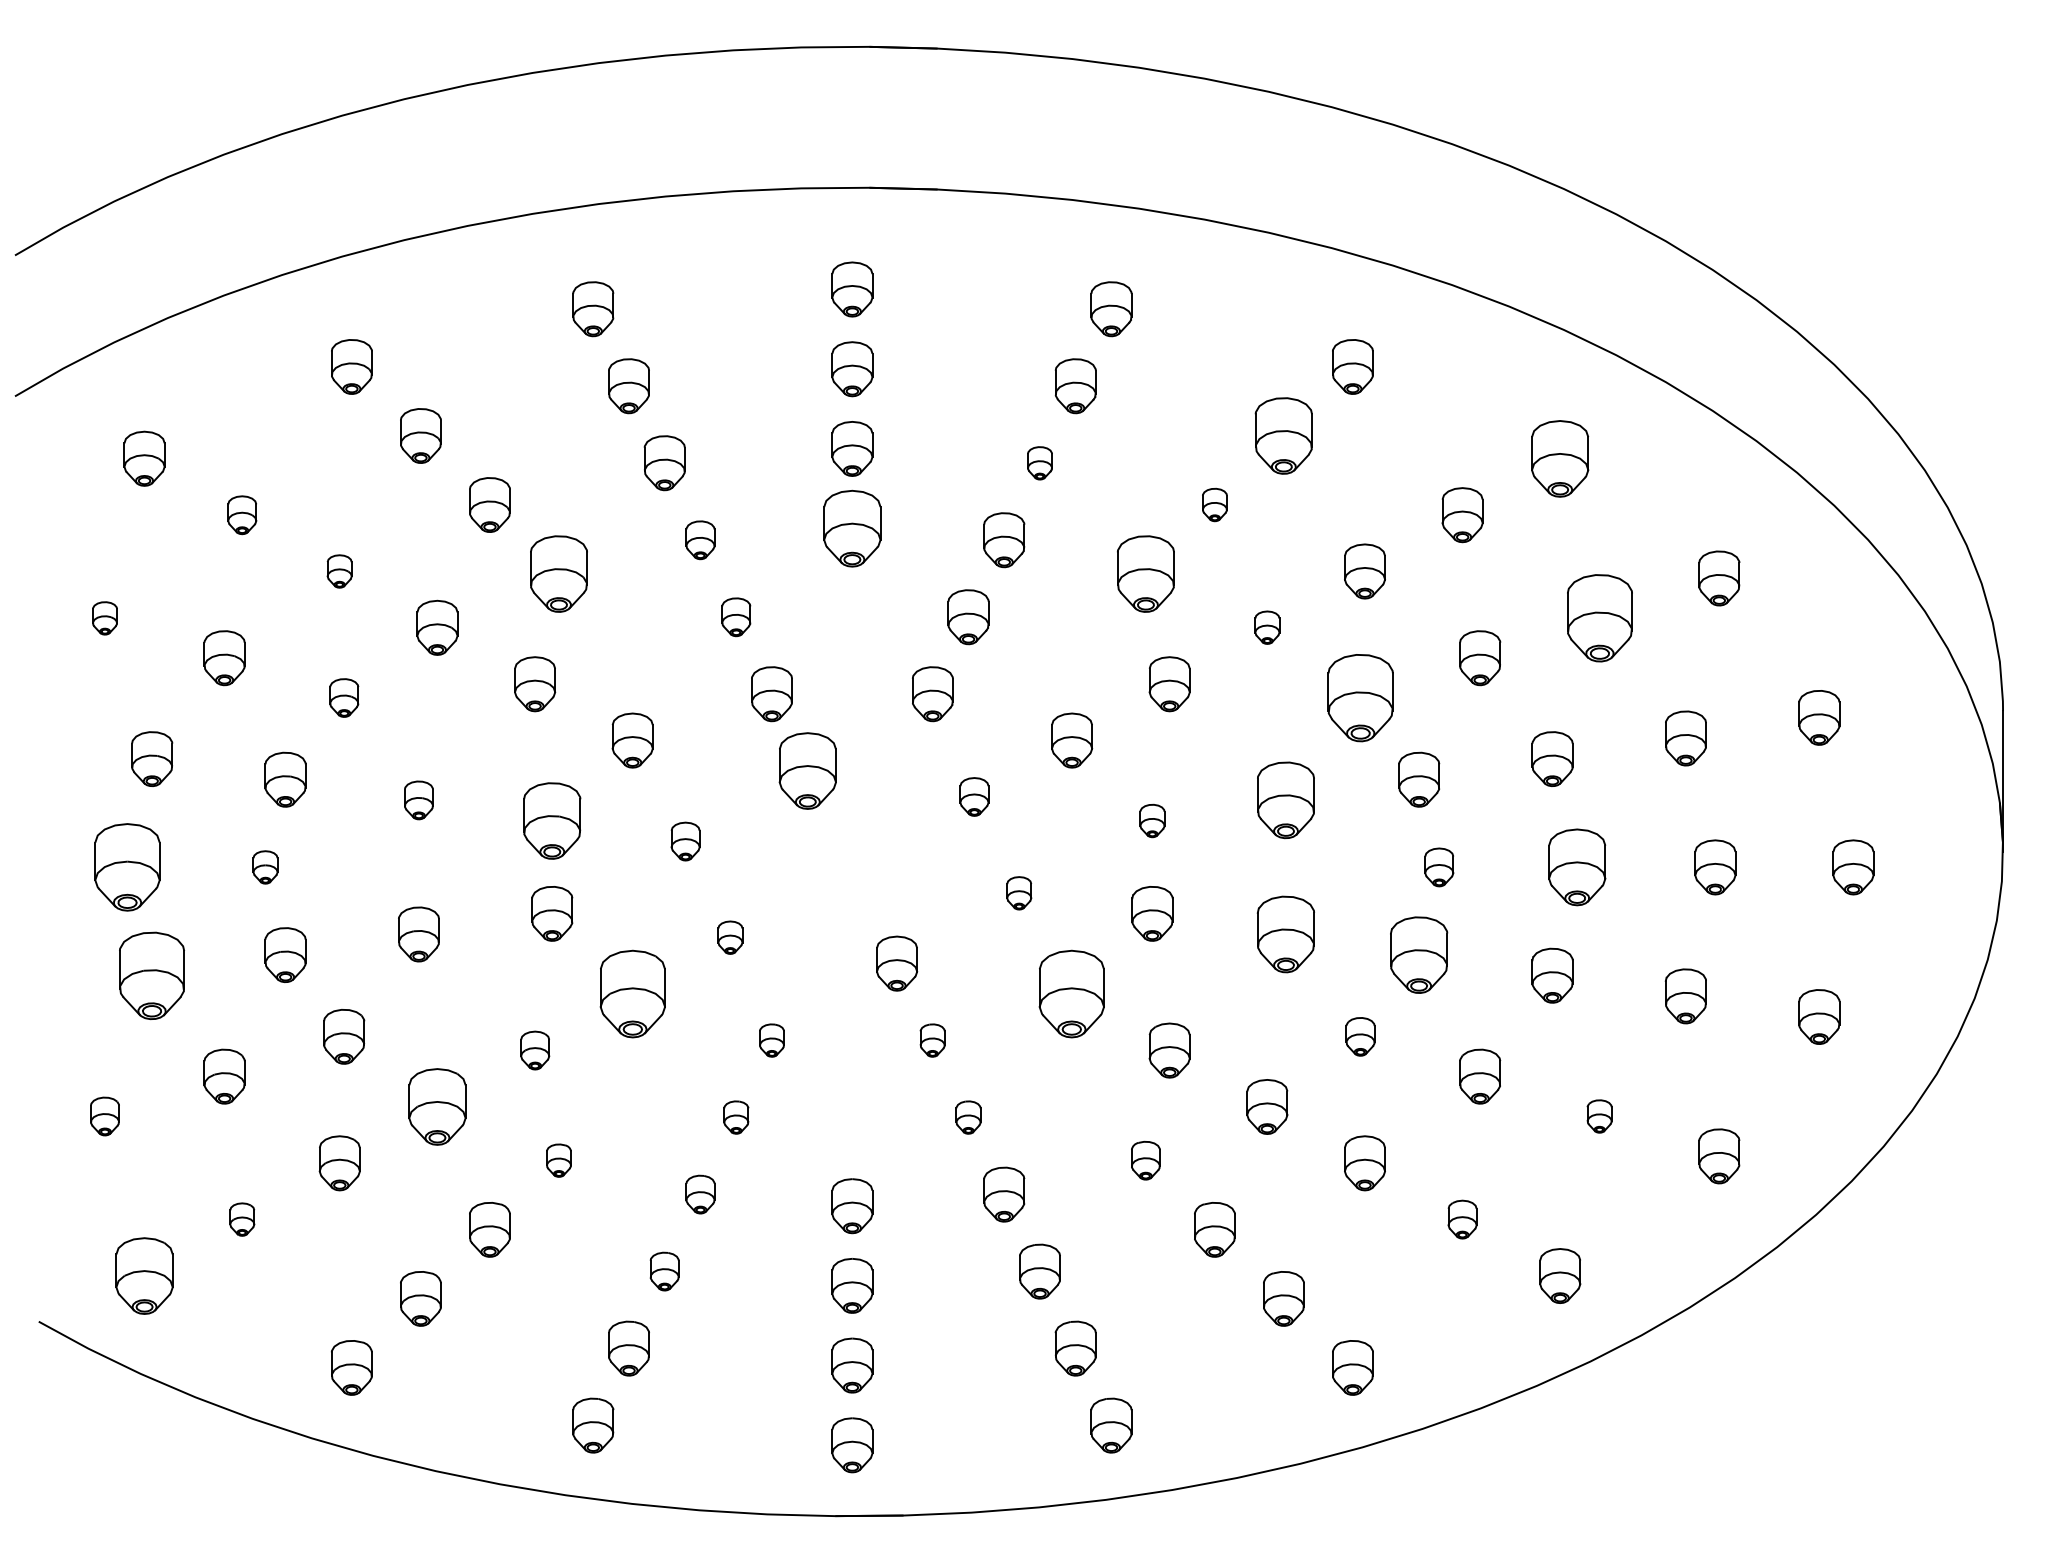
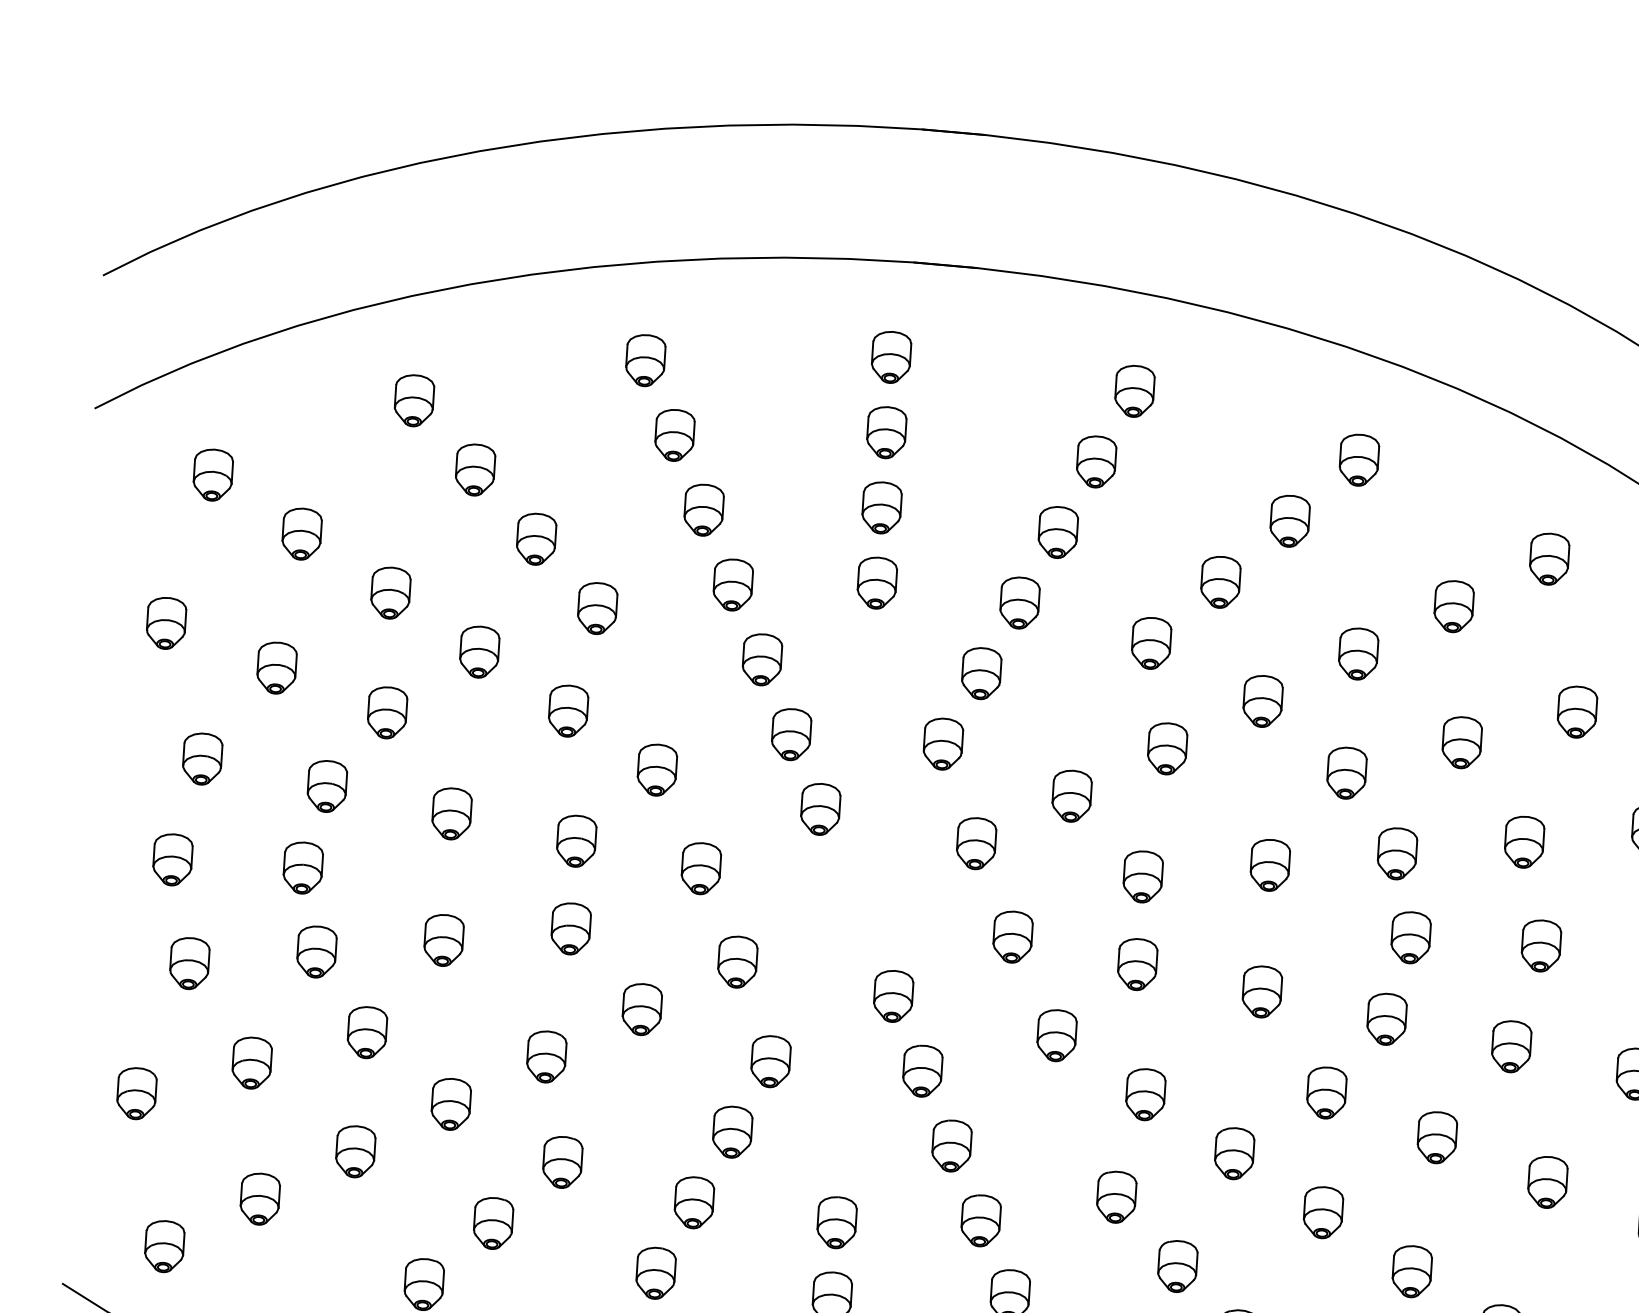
part: (1283, 435) -> (1289, 520), size x0.71
part: (1560, 458) -> (1549, 559), size x0.71
part: (1039, 463) -> (1057, 532), size x1.67
part: (1214, 504) -> (1220, 581), size x1.67
part: (242, 515) -> (302, 534), size x1.43
part: (852, 528) -> (877, 583), size x0.71
part: (700, 540) -> (733, 585), size x1.43
part: (339, 571) -> (390, 593), size x1.67
part: (558, 573) -> (597, 608), size x0.71
part: (1145, 573) -> (1151, 642), size x0.71
part: (736, 617) -> (762, 660), size x1.43
part: (104, 618) -> (165, 623), size x1.67
part: (1599, 618) -> (1577, 712), size x0.62
part: (1267, 627) -> (1263, 701), size x1.67
part: (344, 697) -> (387, 712), size x1.43
part: (1360, 697) -> (1346, 772), size x0.62
part: (807, 771) -> (820, 809), size x0.71
part: (974, 796) -> (976, 843), size x1.43
part: (418, 800) -> (451, 814), size x1.43
part: (1285, 800) -> (1269, 865), size x0.71
part: (552, 820) -> (576, 840), size x0.71
part: (1152, 820) -> (1143, 876), size x1.67
part: (685, 841) -> (701, 868), size x1.43
part: (127, 867) -> (172, 859), size x0.62
part: (265, 867) -> (303, 868), size x1.67
part: (1439, 867) -> (1411, 937), size x1.43
part: (1577, 867) -> (1541, 946), size x0.71
part: (1019, 893) -> (1013, 937), size x1.67
part: (1285, 934) -> (1261, 991), size x0.71
part: (730, 937) -> (737, 961), size x1.67
part: (1419, 954) -> (1387, 1018), size x0.71
part: (152, 975) -> (189, 963), size x0.62
part: (632, 994) -> (641, 1009), size x0.62
part: (1072, 994) -> (1057, 1035), size x0.62
part: (1360, 1036) -> (1326, 1092), size x1.43
part: (771, 1040) -> (770, 1061), size x1.67
part: (932, 1040) -> (922, 1071), size x1.67
part: (535, 1050) -> (547, 1056), size x1.43
part: (437, 1106) -> (451, 1103), size x0.71
part: (104, 1116) -> (136, 1093), size x1.43
part: (1599, 1116) -> (1547, 1182), size x1.67
part: (736, 1117) -> (732, 1132), size x1.67
part: (968, 1117) -> (951, 1145), size x1.67
part: (558, 1160) -> (562, 1162), size x1.67
part: (1145, 1160) -> (1116, 1197), size x1.43
part: (700, 1194) -> (694, 1202), size x1.43
part: (242, 1219) -> (260, 1199), size x1.67
part: (1462, 1219) -> (1412, 1271), size x1.43
part: (664, 1271) -> (655, 1273), size x1.43
part: (144, 1275) -> (164, 1246), size x0.71

